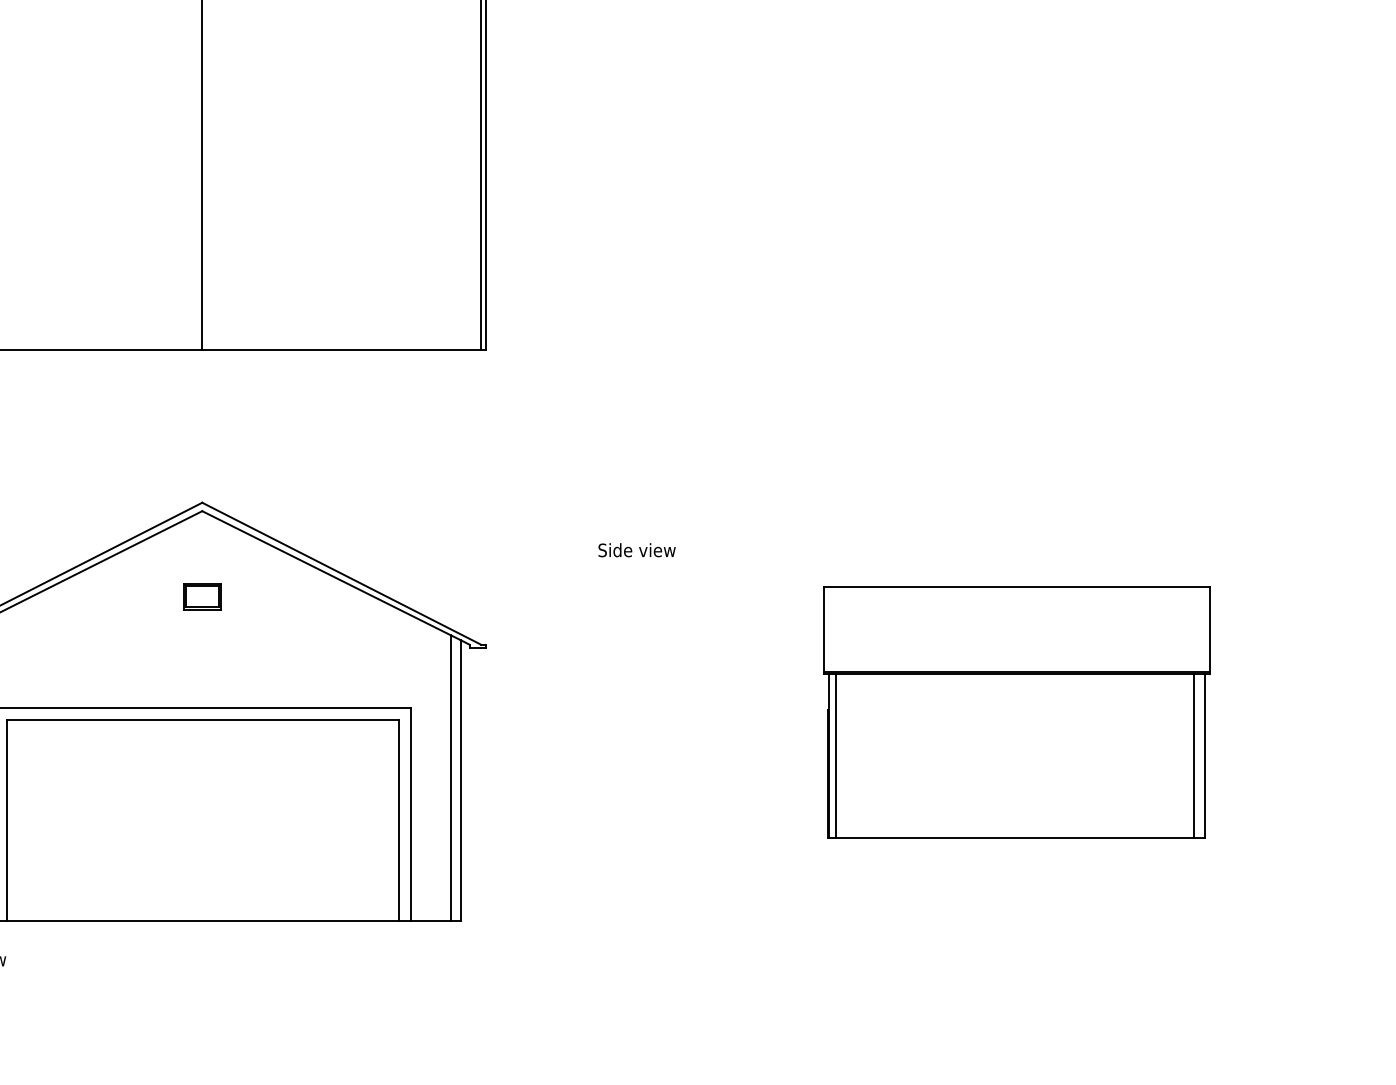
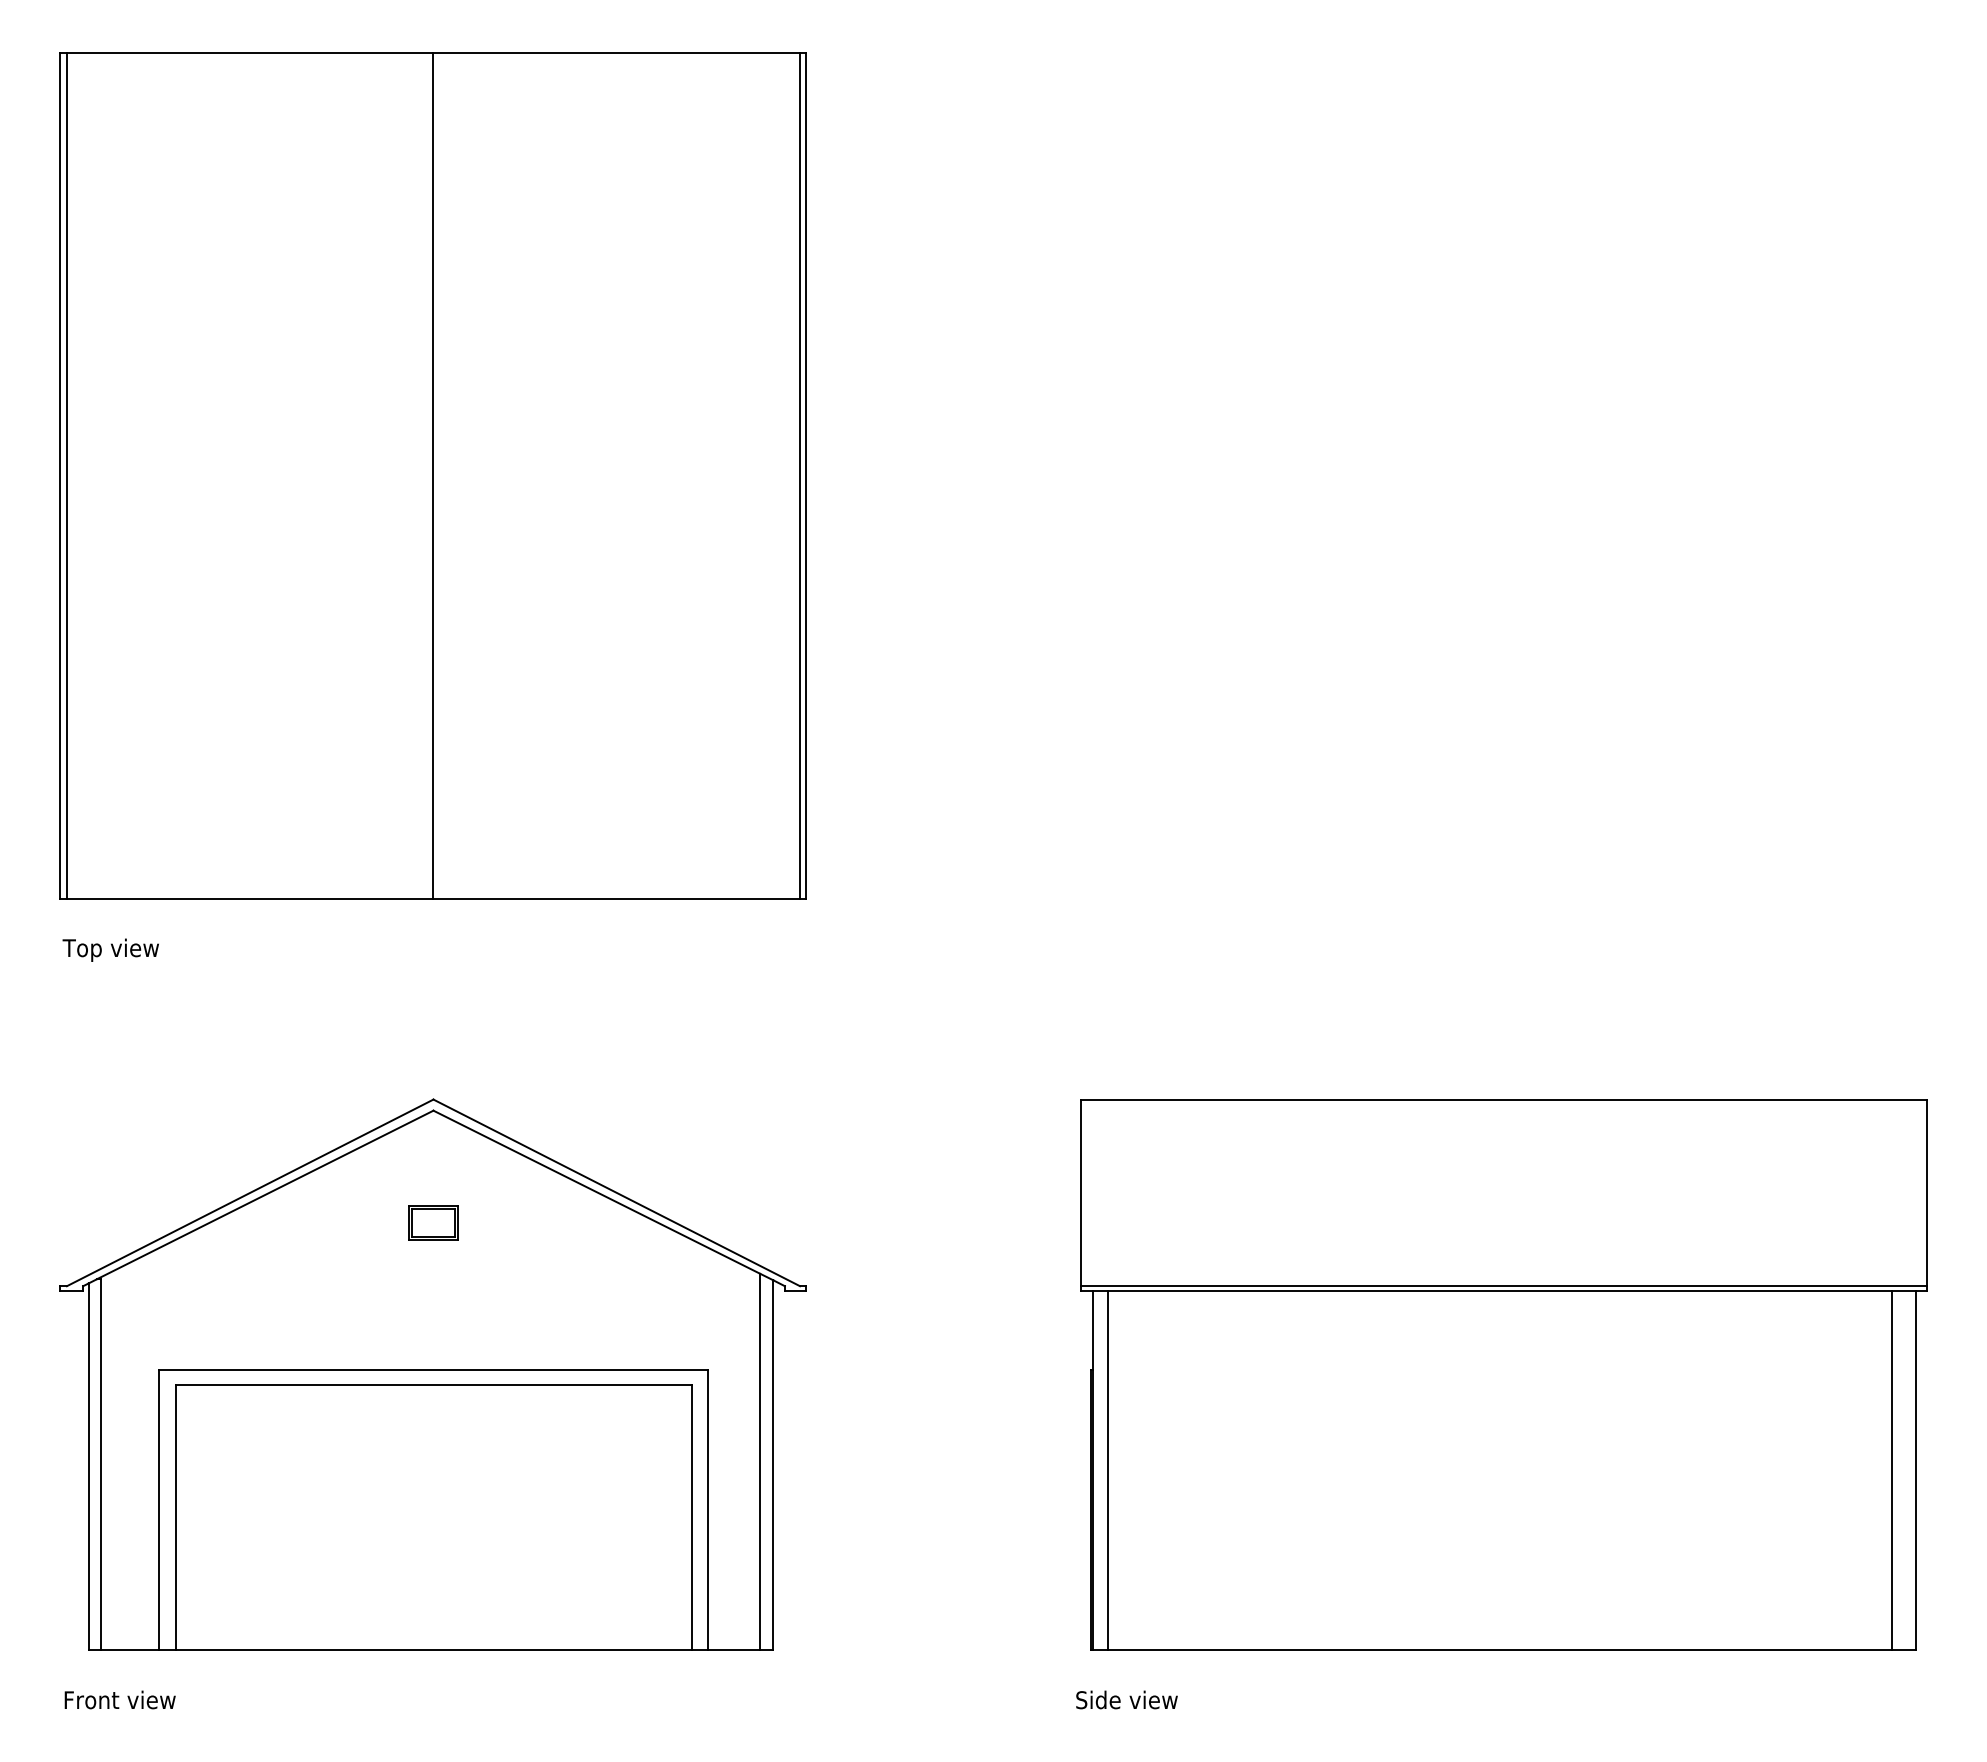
text: (636, 549) -> (1126, 1699), moved
part: (1016, 711) -> (1503, 1374), size x1.67

